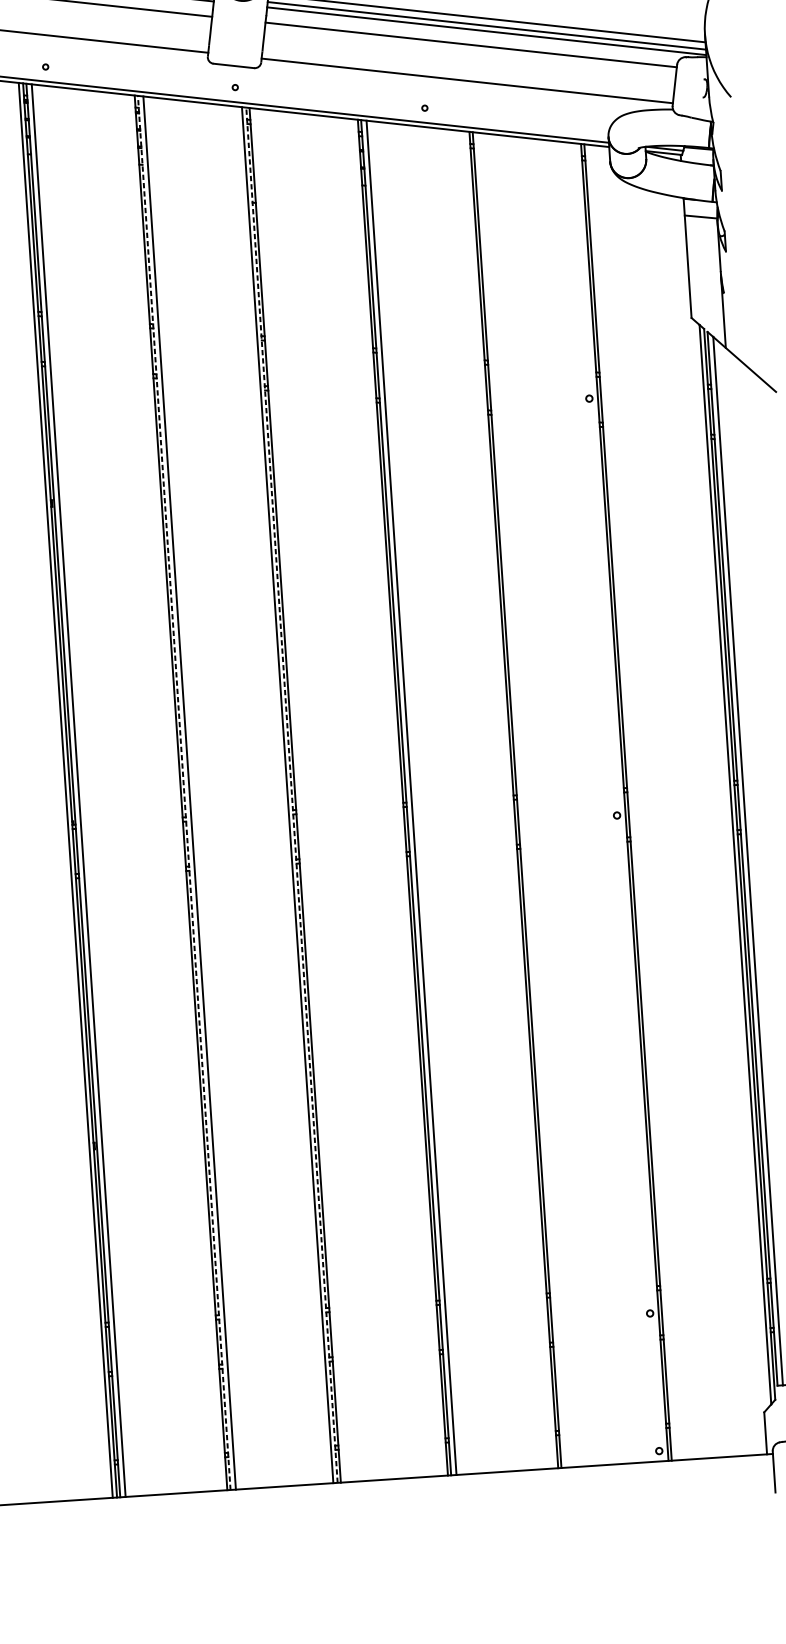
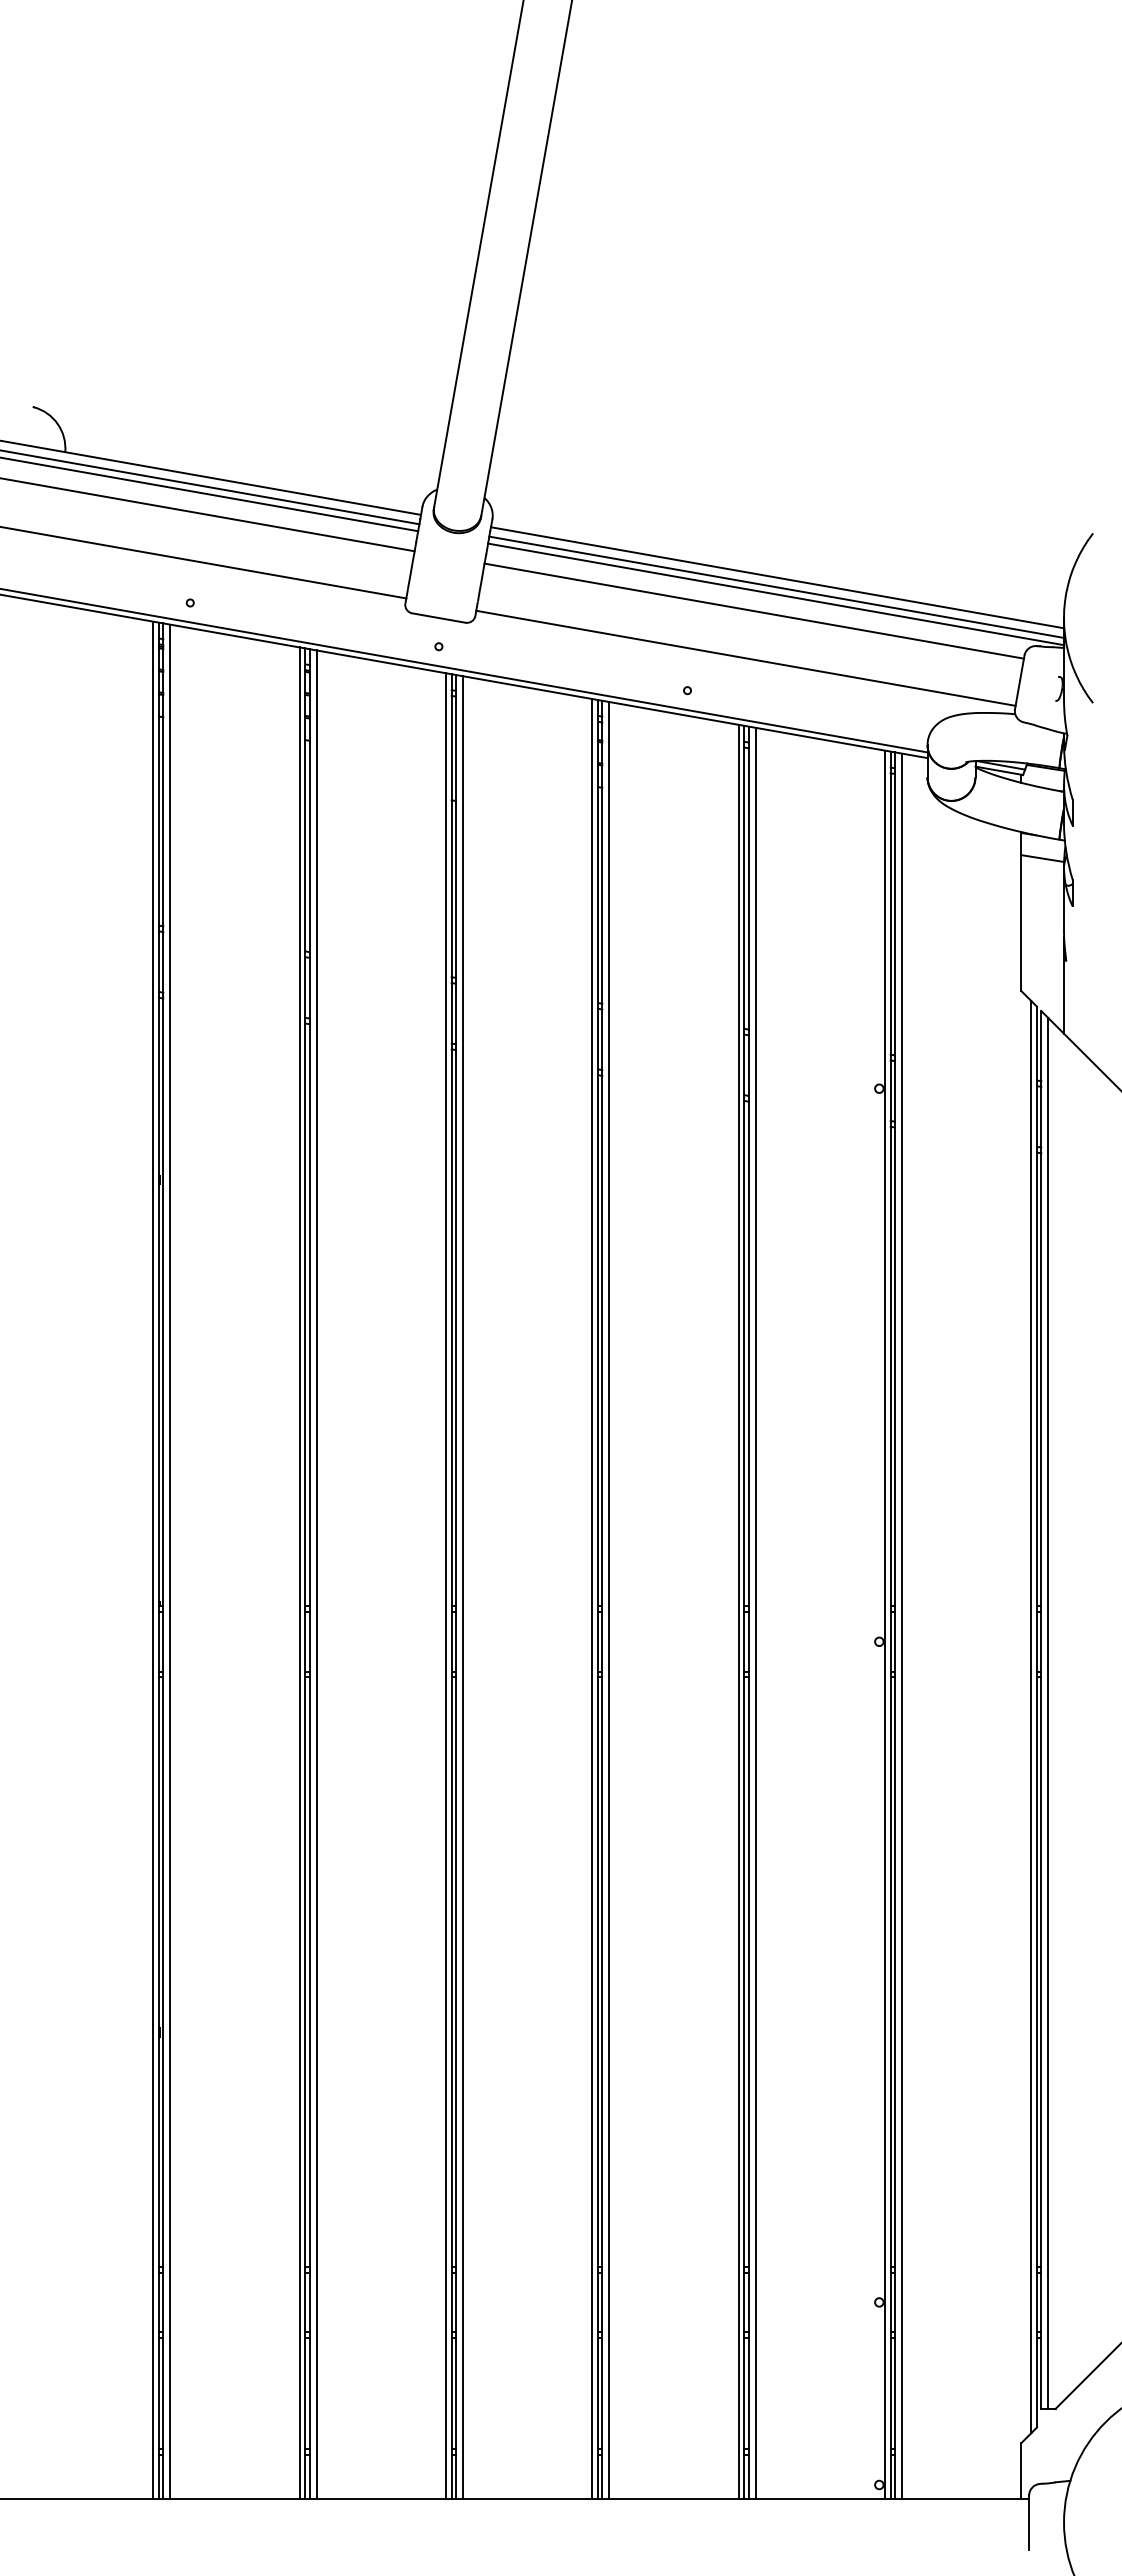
line: (176, 792) -> (299, 1572), added
line: (184, 792) -> (309, 1573), dashed -> solid
line: (291, 795) -> (451, 1586), dashed -> solid
line: (300, 795) -> (463, 1587), added
line: (398, 797) -> (592, 1598), added
line: (509, 799) -> (738, 1611), added
line: (522, 799) -> (755, 1612), added
line: (620, 802) -> (885, 1624), added
line: (633, 802) -> (902, 1625), added

